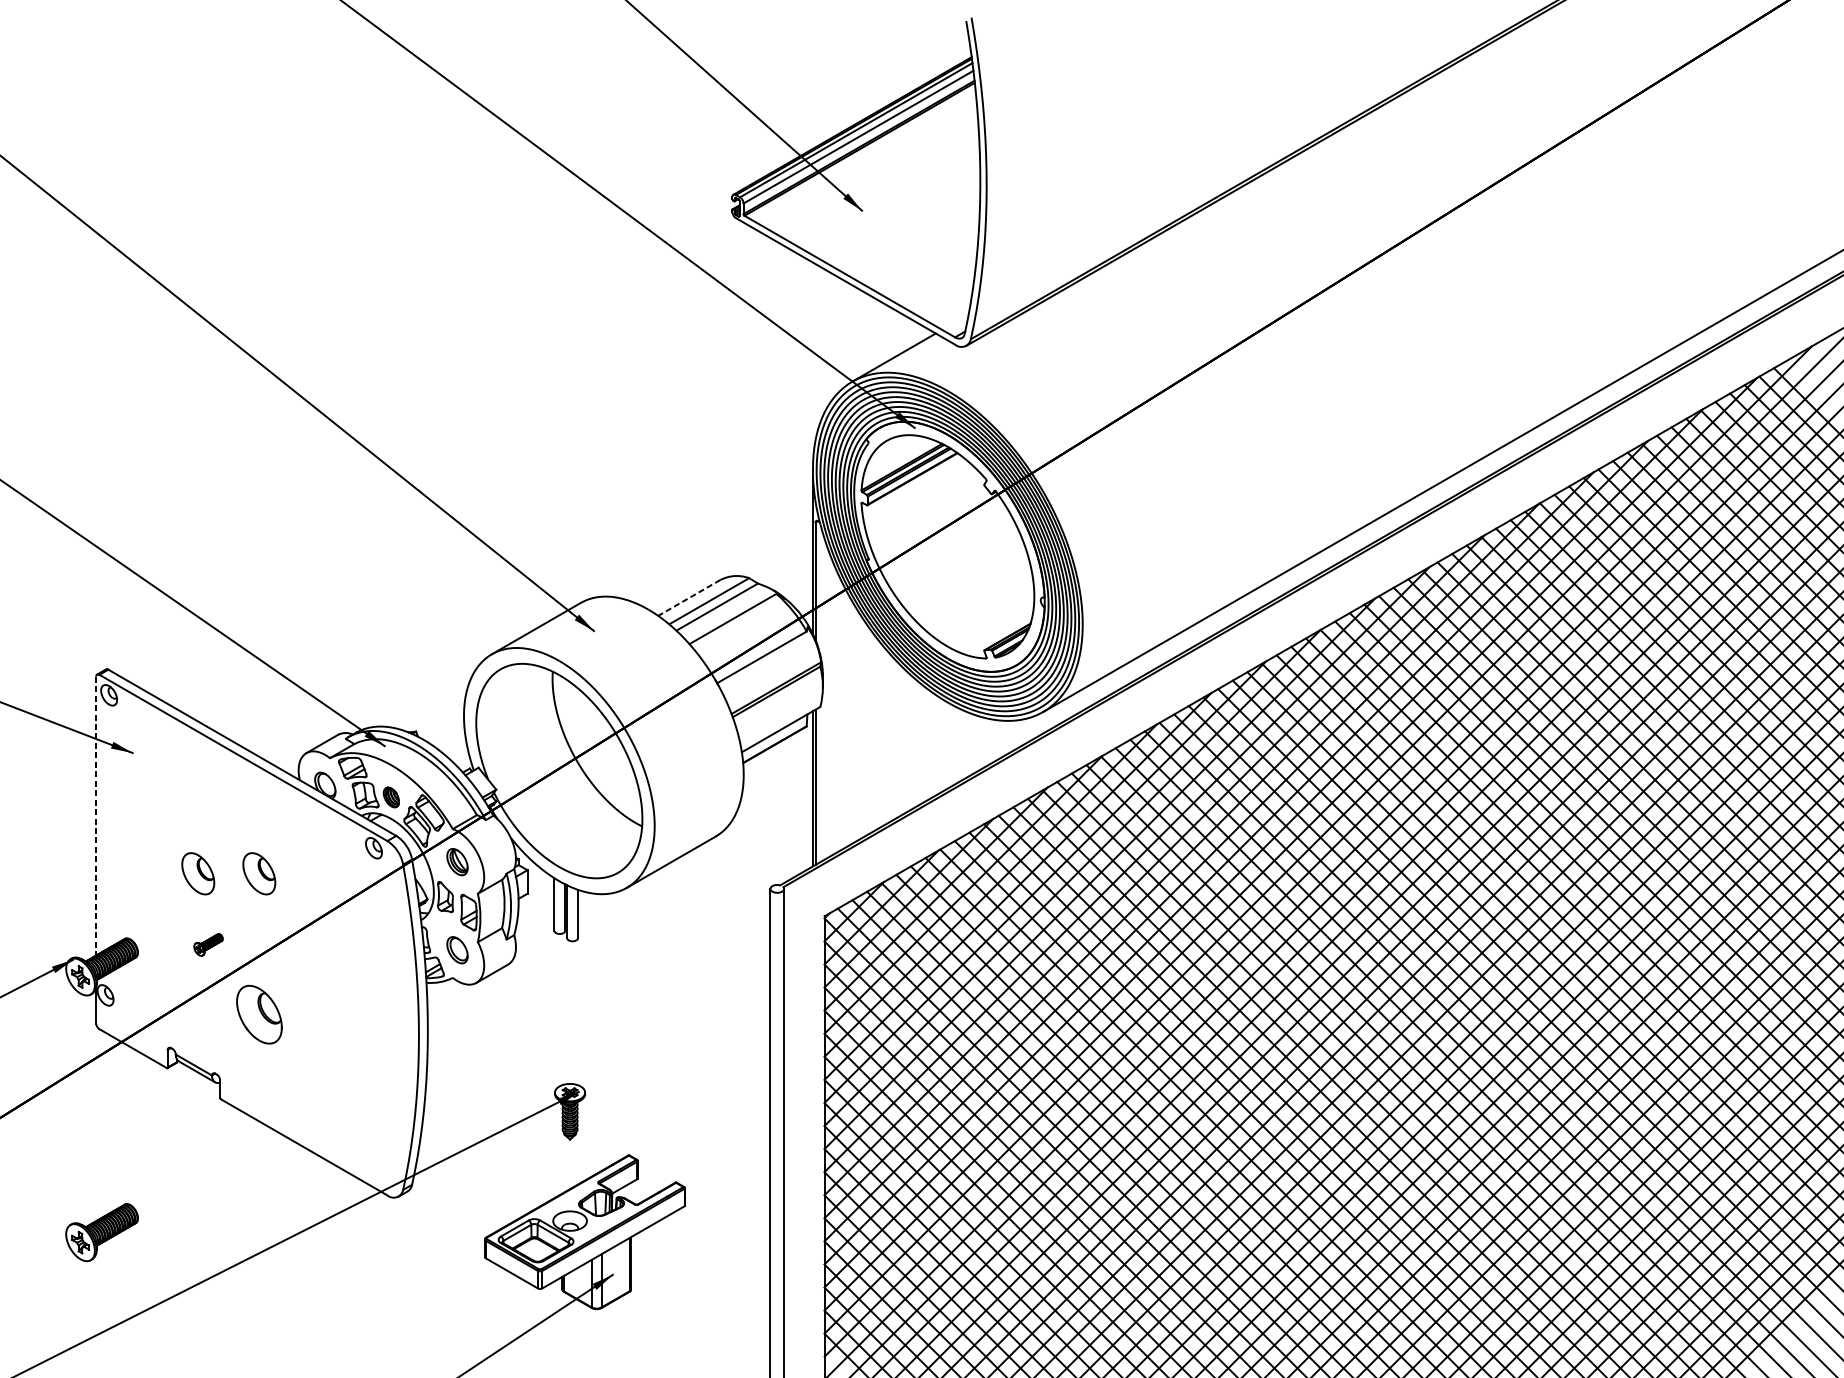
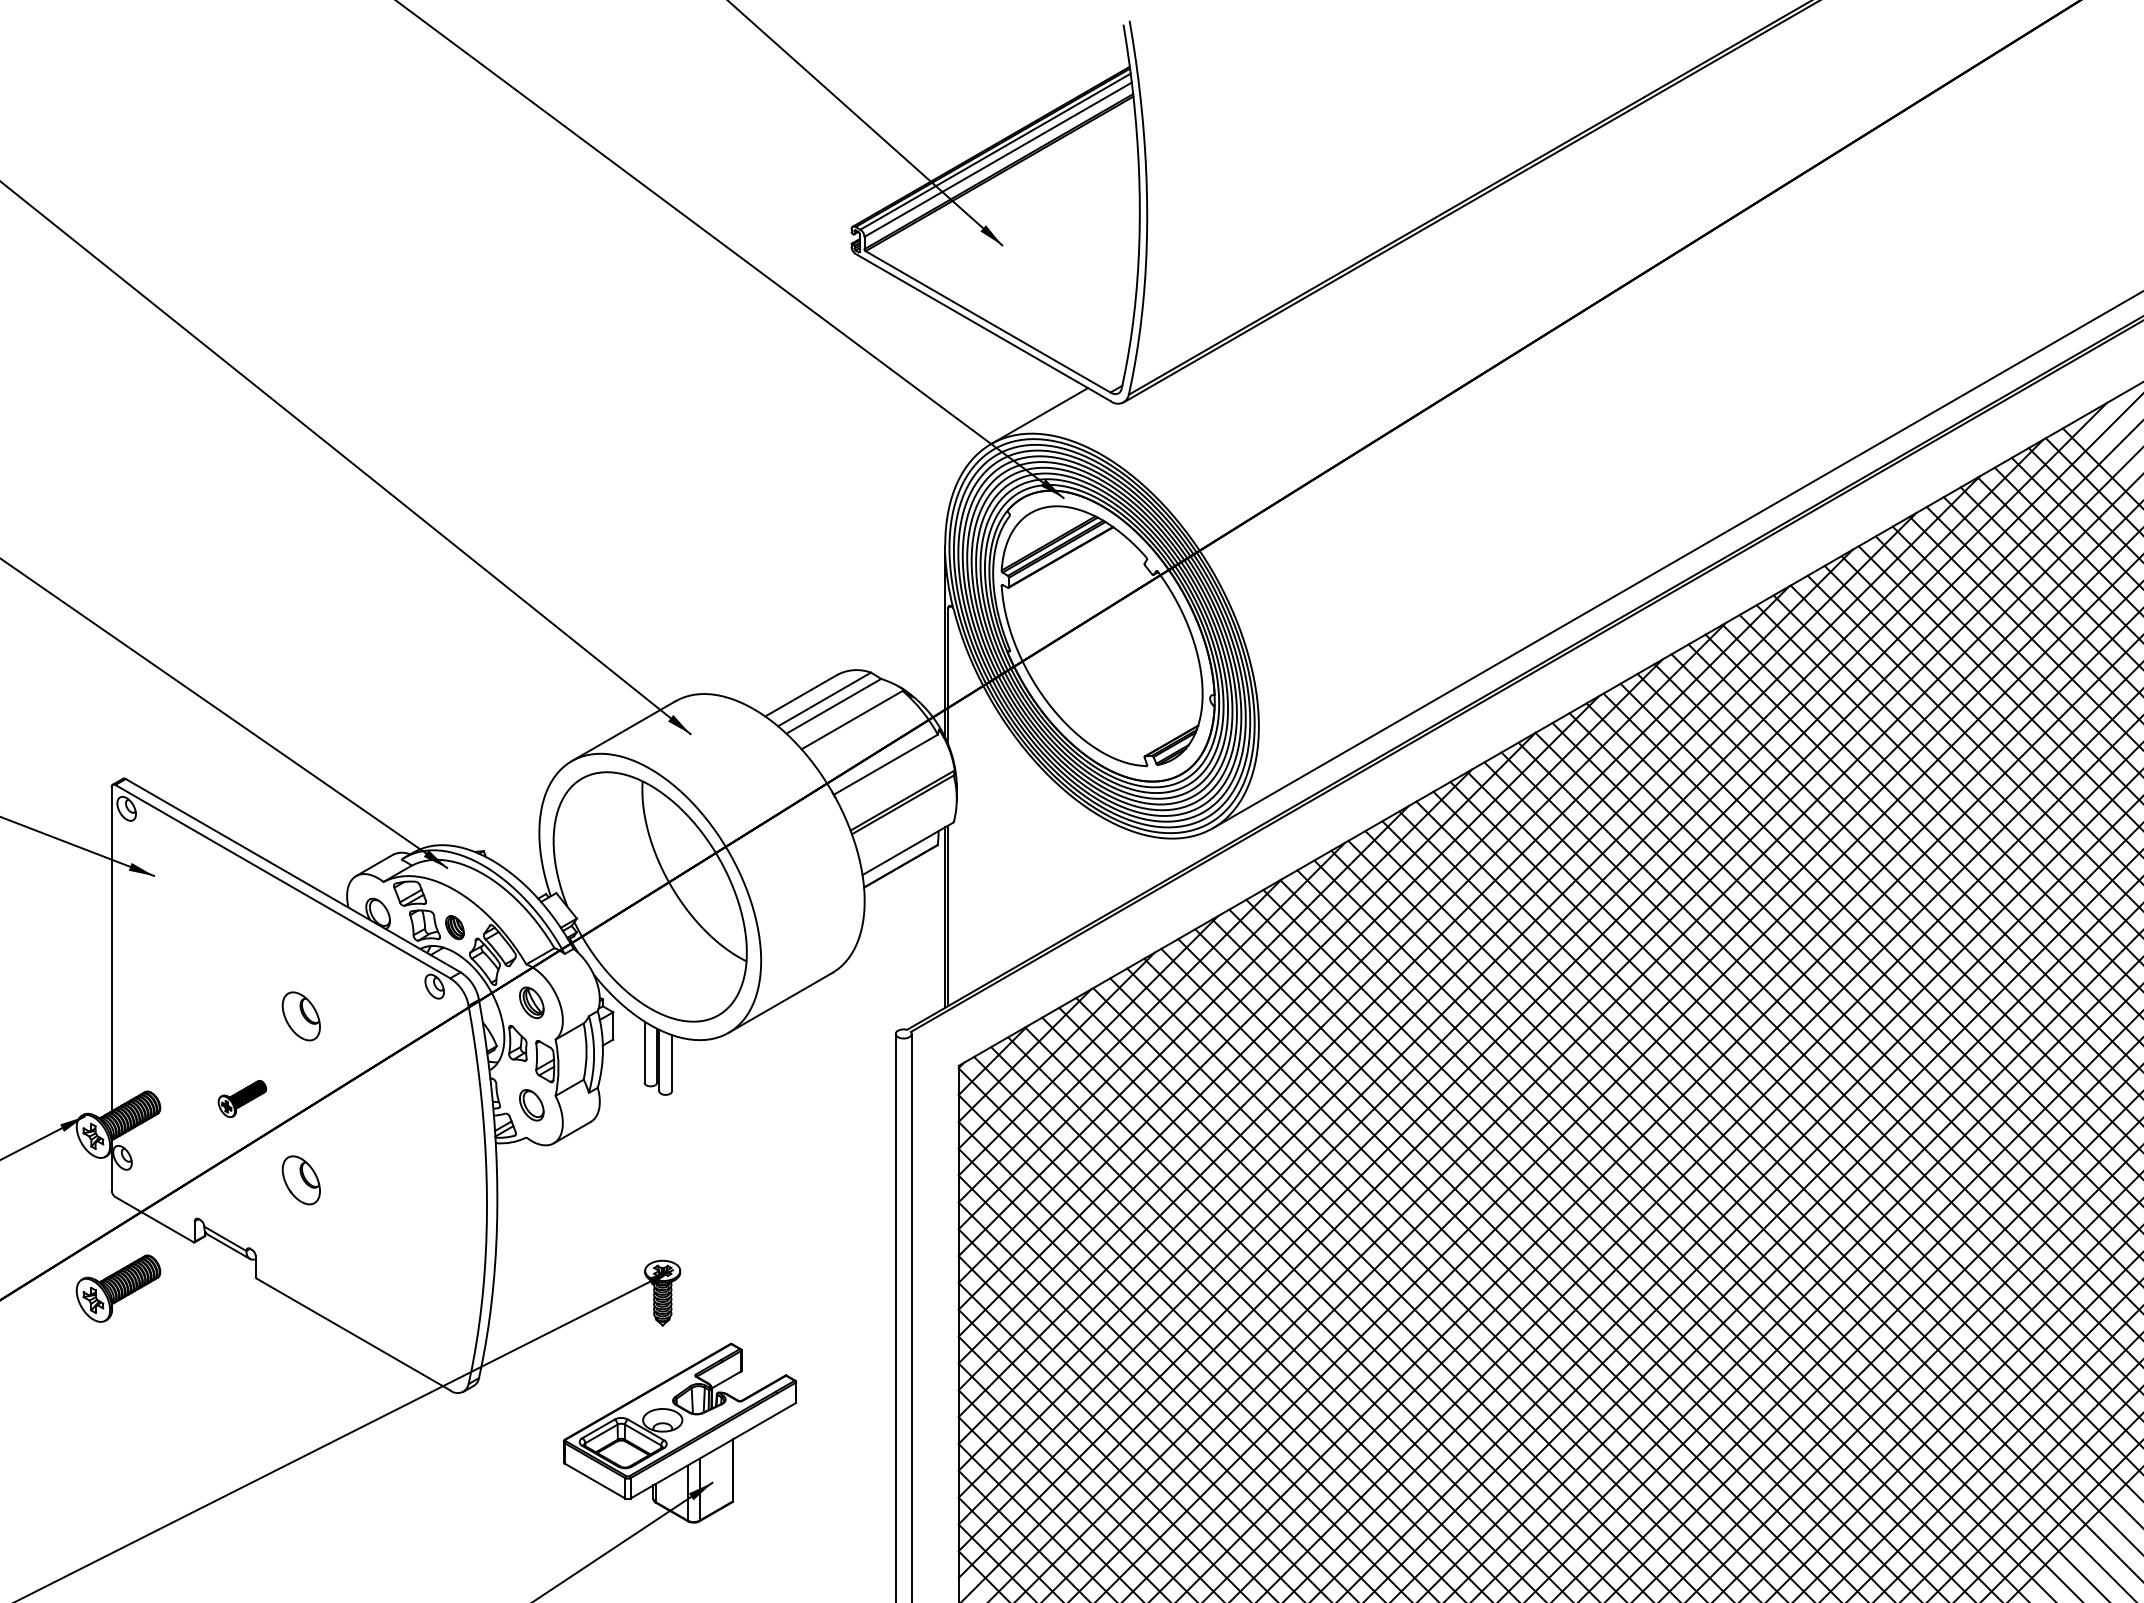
line: (689, 597) -> (801, 695), dashed -> solid
line: (96, 816) -> (111, 949), dashed -> solid
part: (197, 873) -> (229, 1016), removed
part: (207, 945) -> (241, 1099), size x1.43
part: (258, 1014) -> (300, 1180), size x0.71
part: (102, 1232) -> (118, 1288), moved

